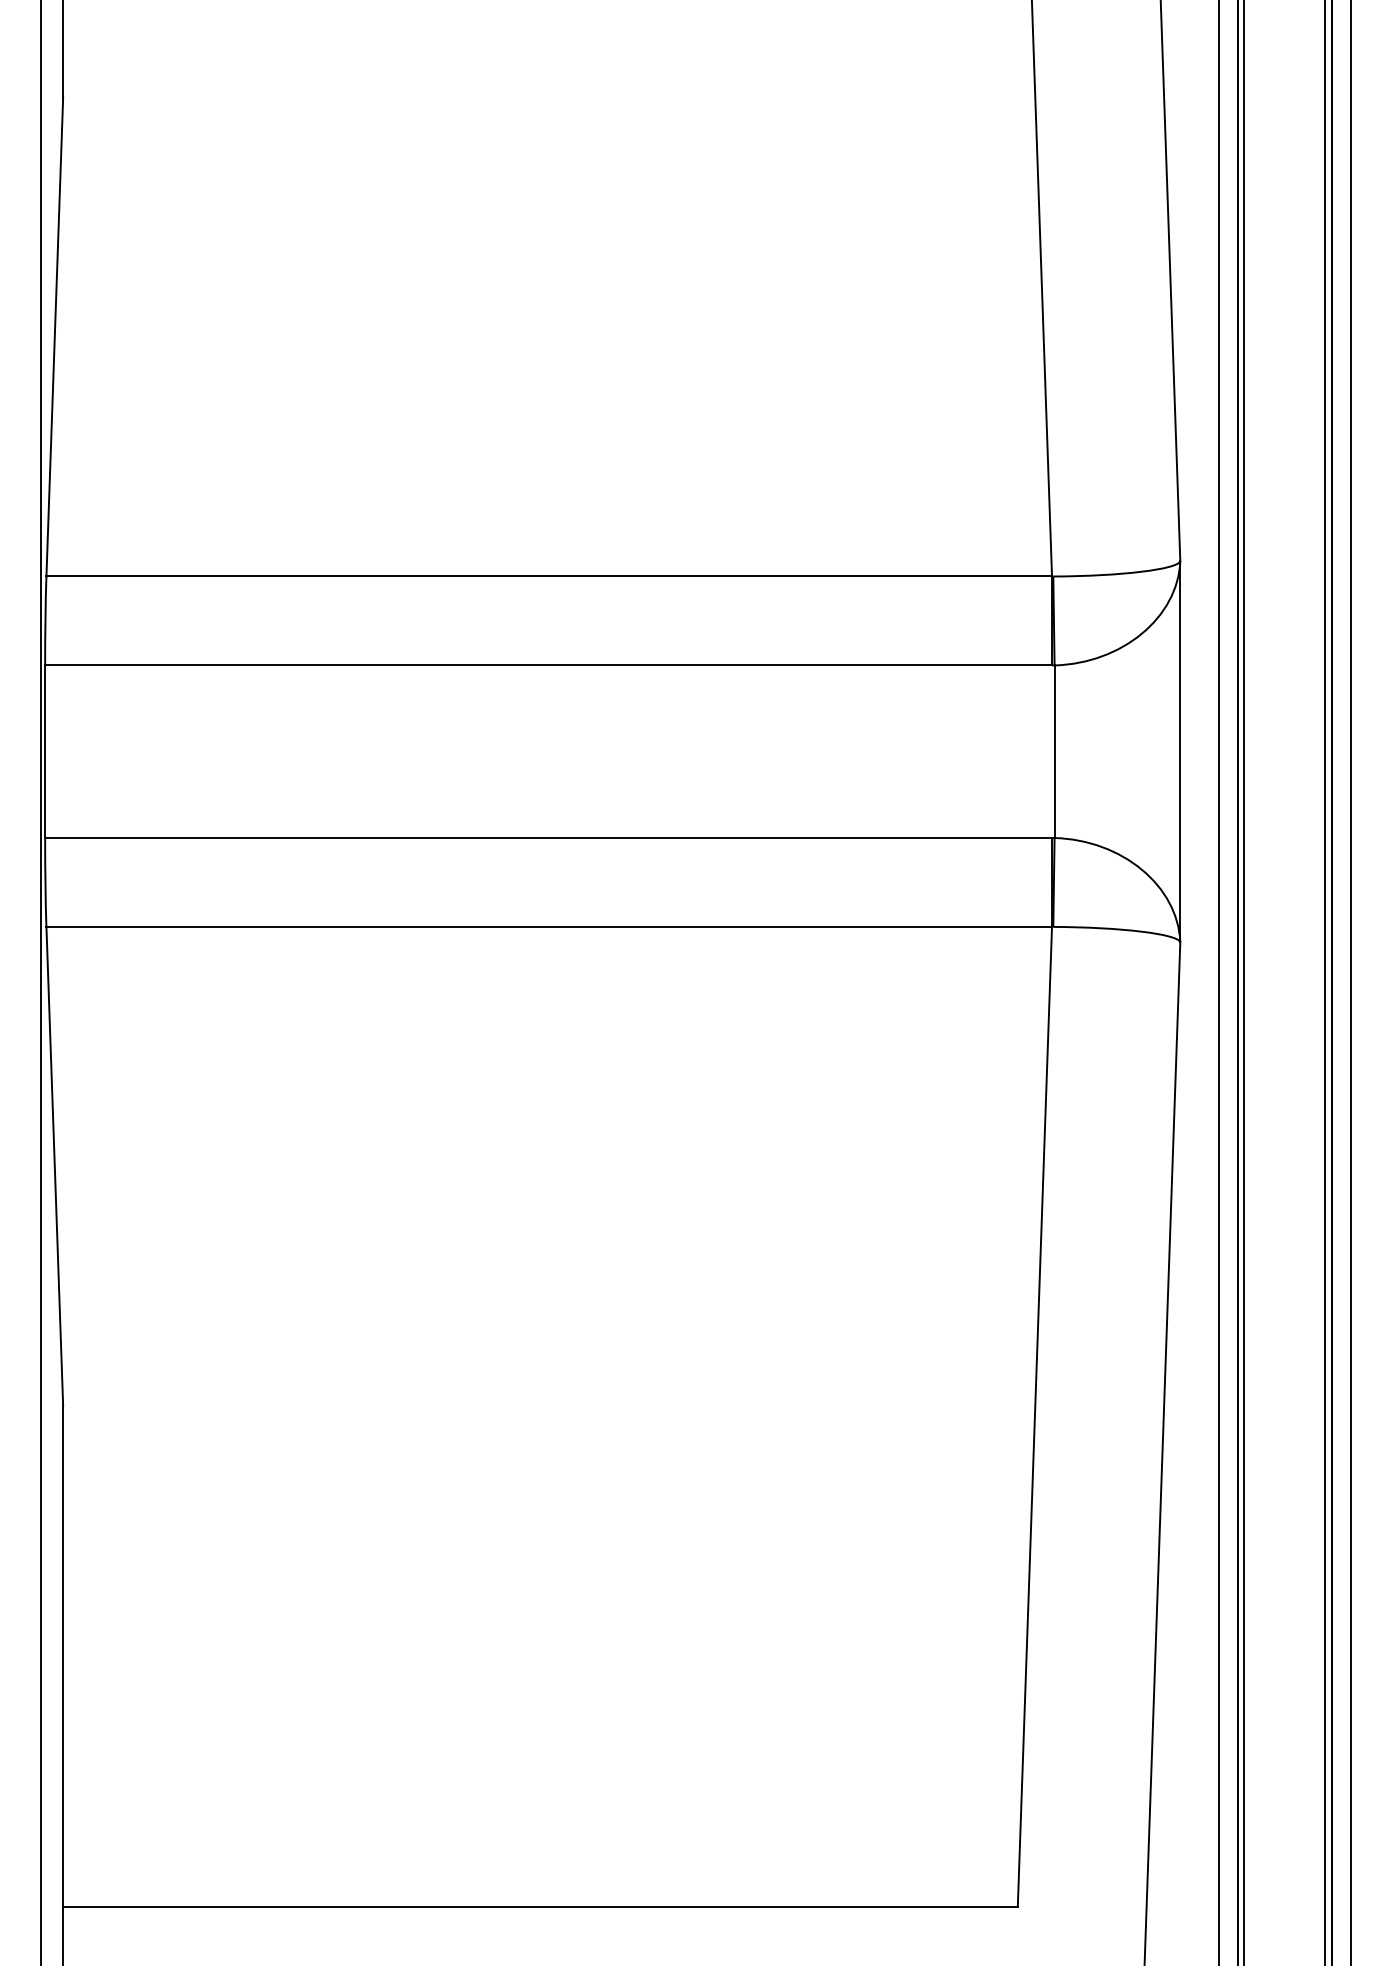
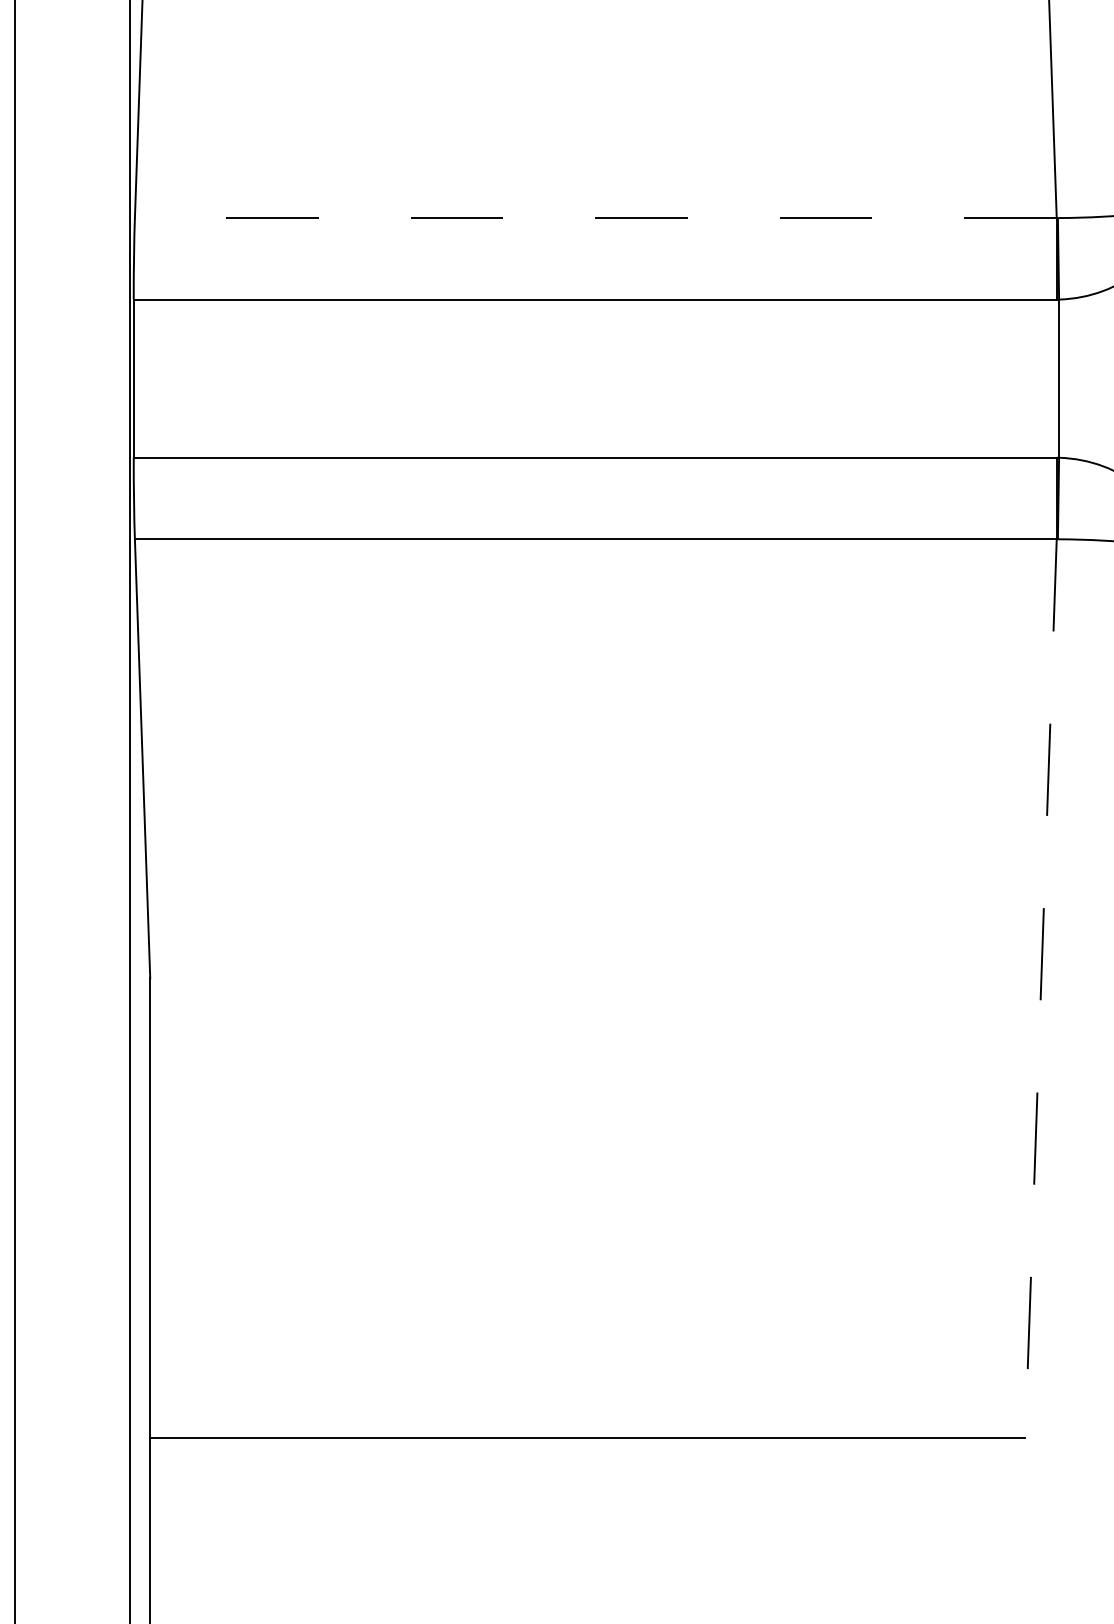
line: (549, 576) -> (596, 218), solid -> dashed
line: (1034, 1417) -> (1040, 988), solid -> dashed

